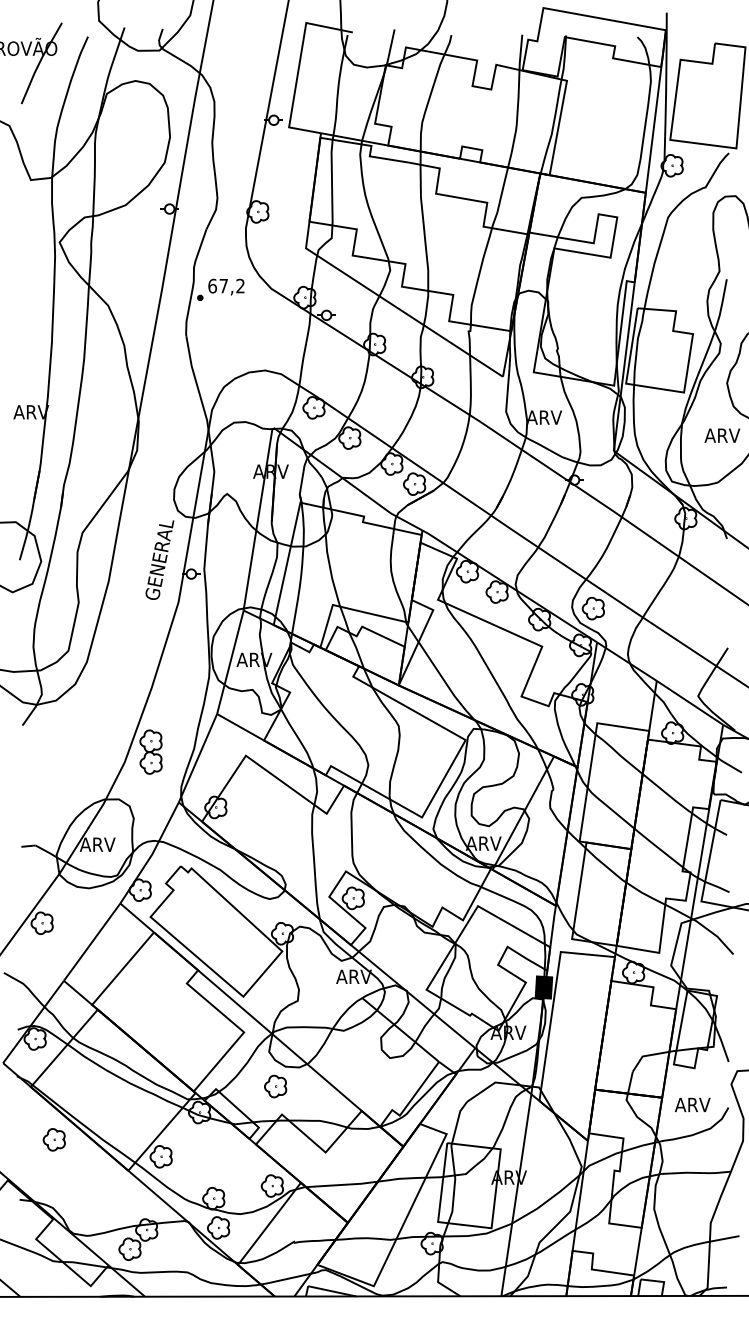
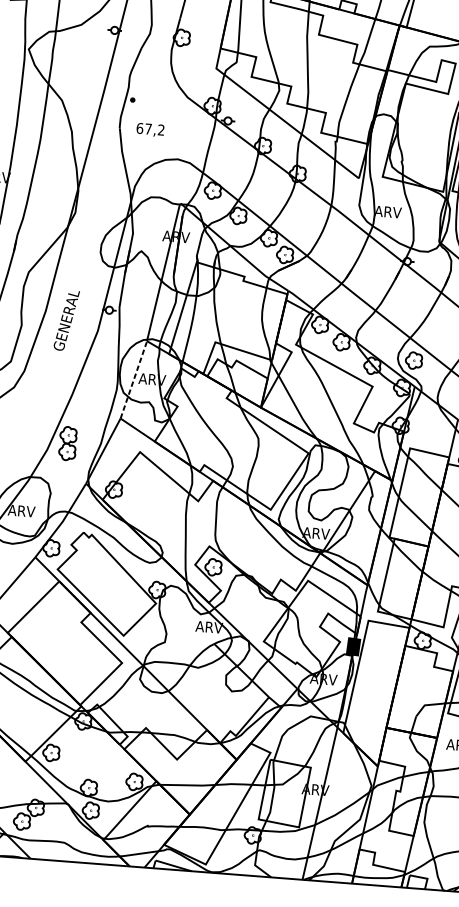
text: (226, 286) -> (150, 129), moved
text: (159, 559) -> (66, 320), moved
line: (230, 661) -> (133, 379), solid -> dashed
part: (275, 1086) -> (142, 706), removed

